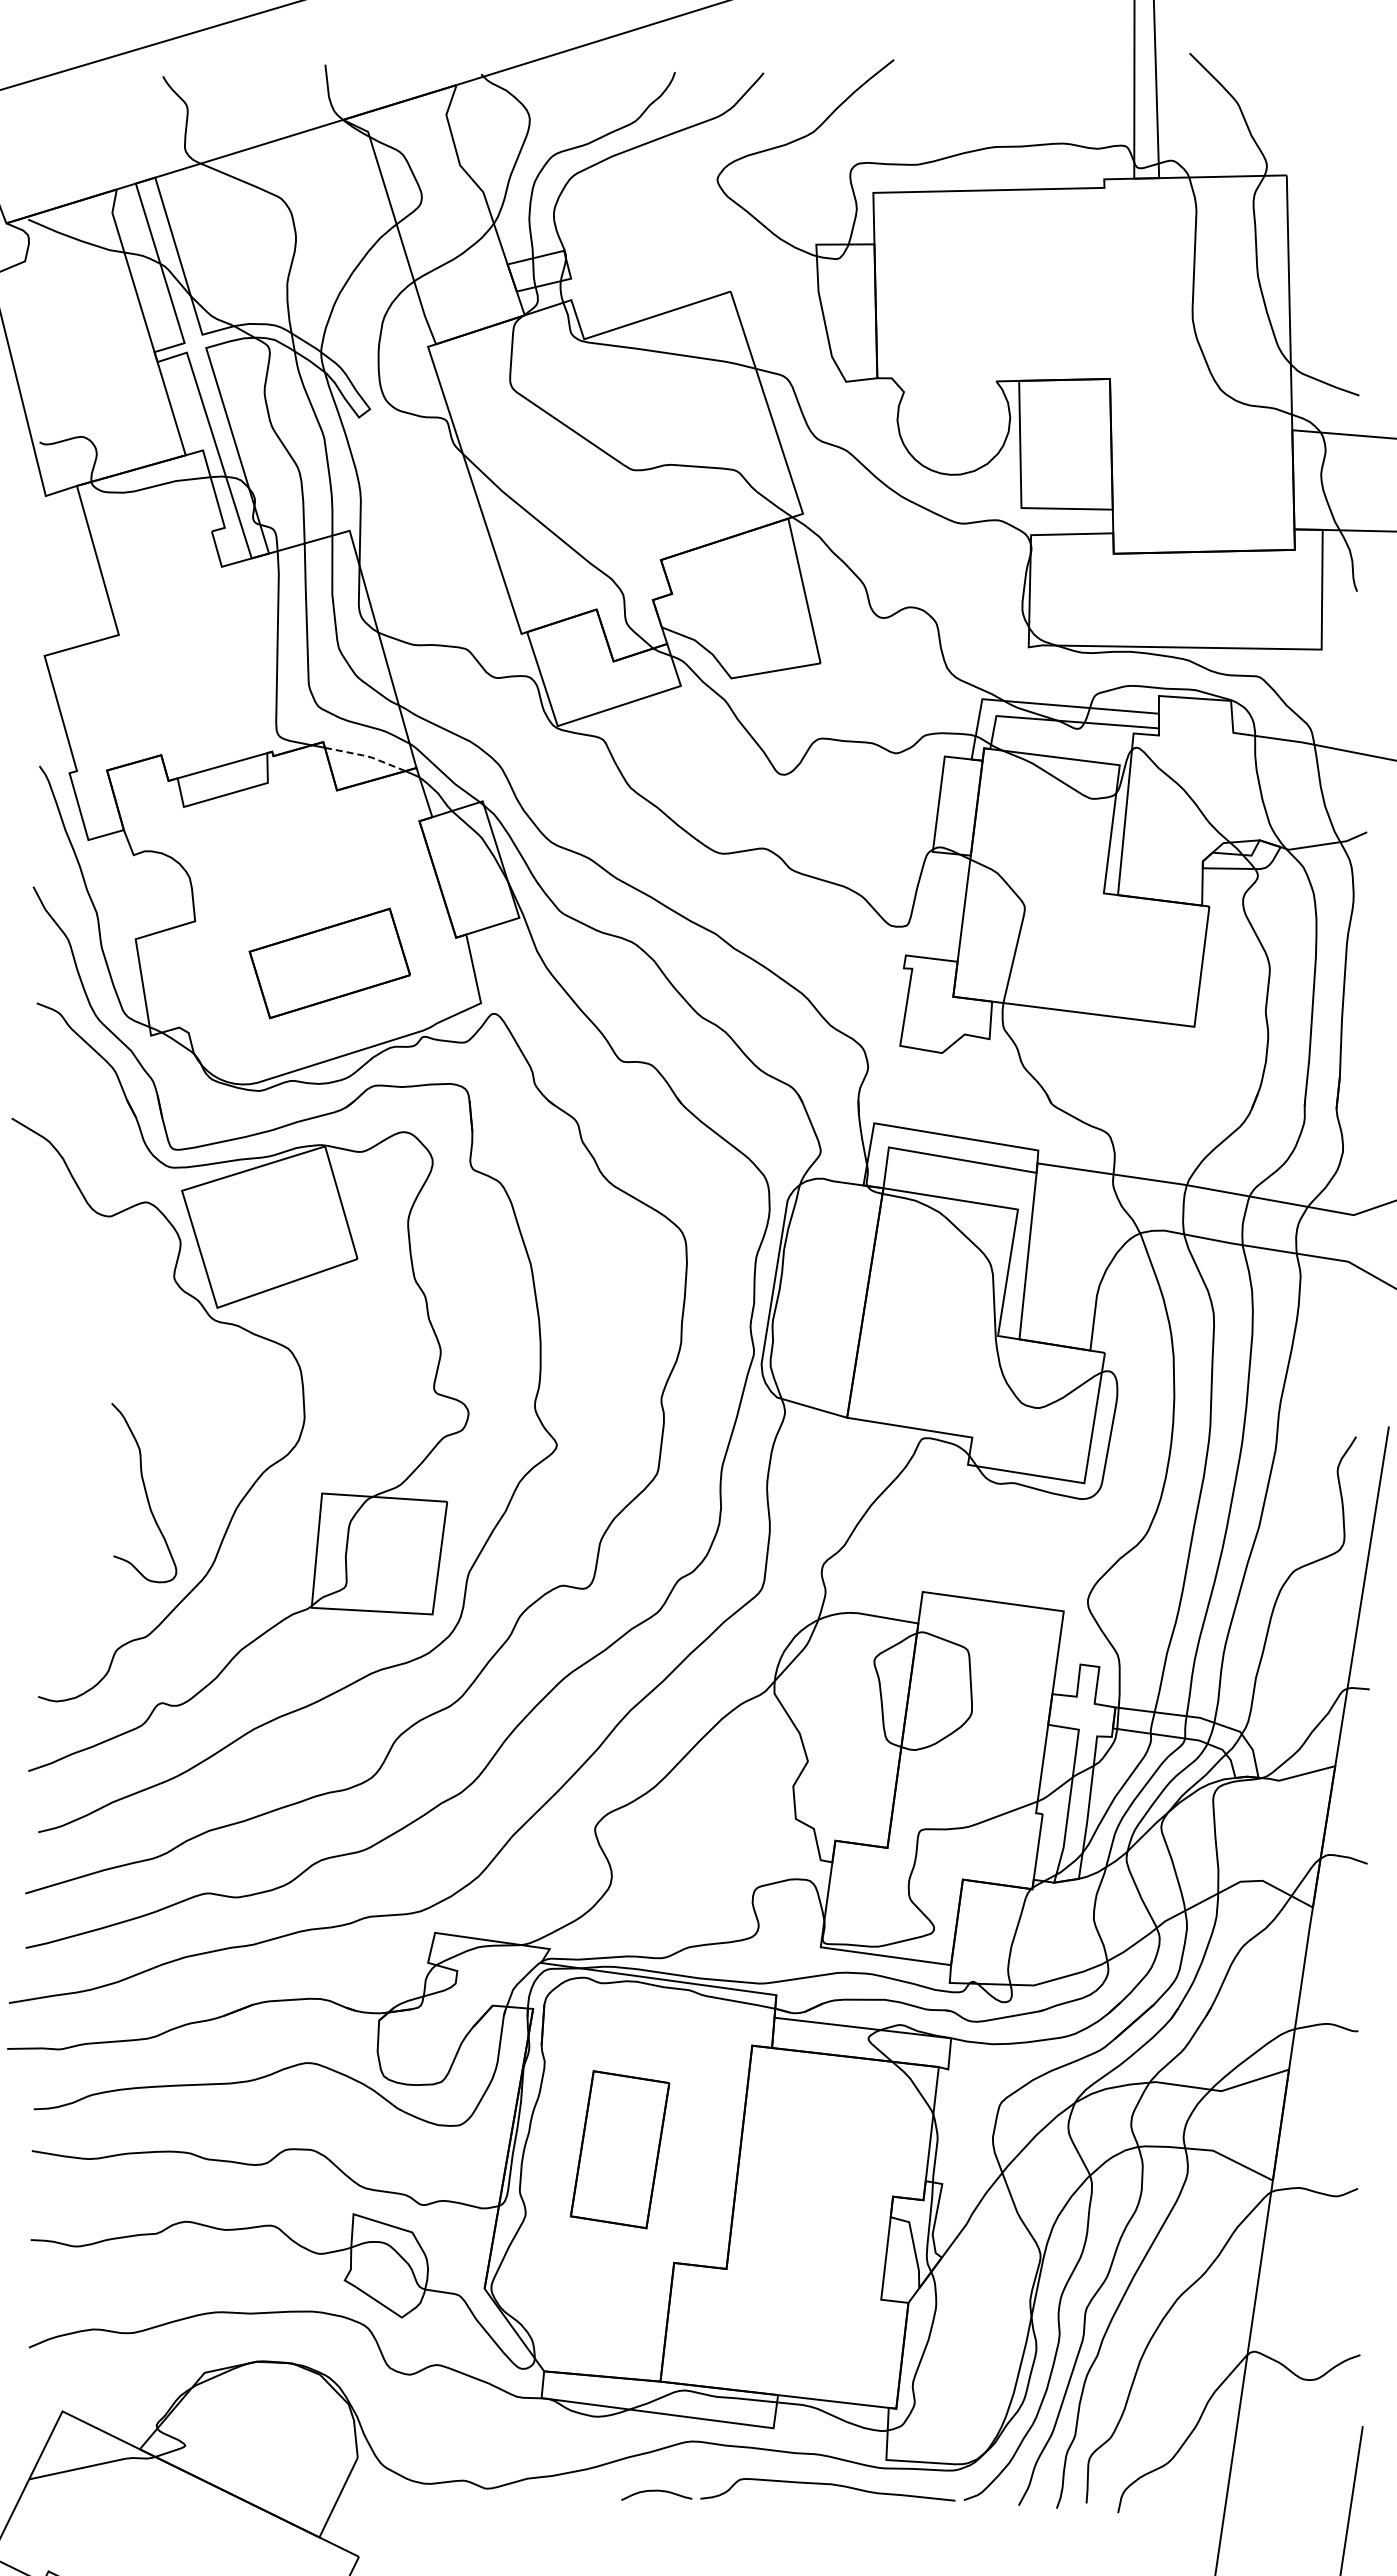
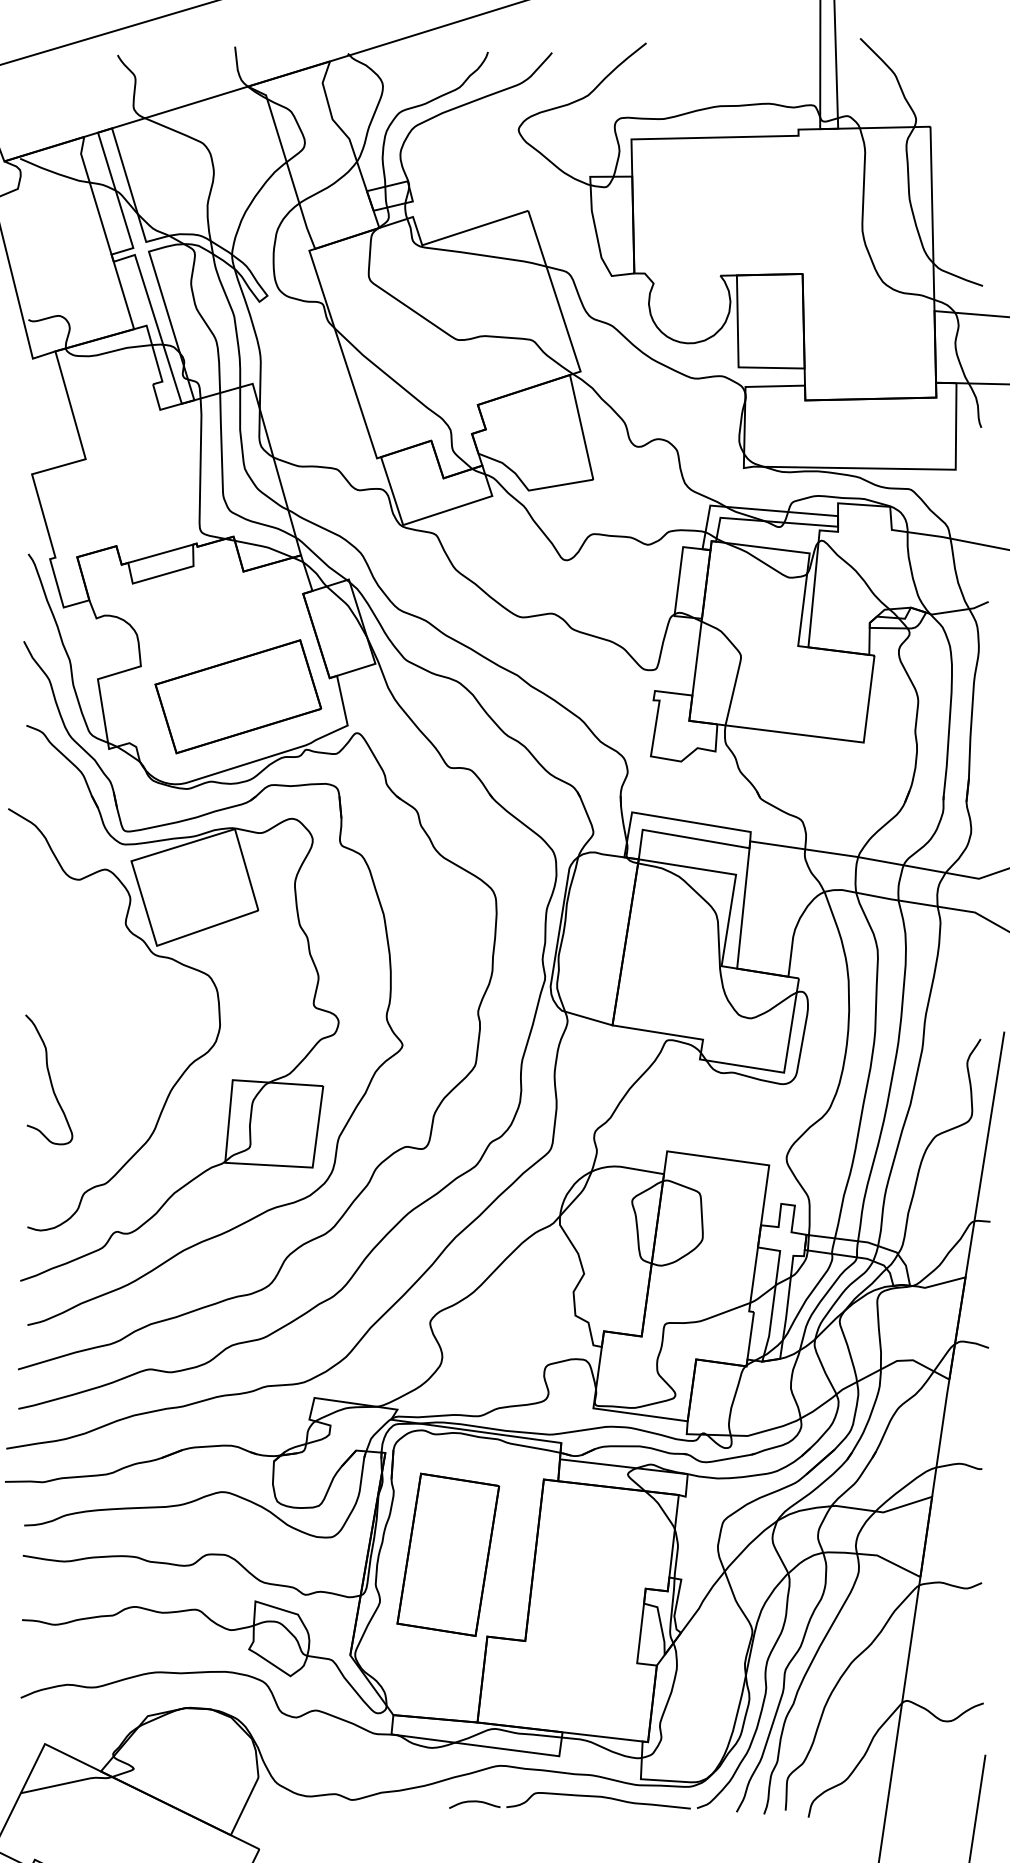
line: (366, 756) -> (264, 547), dashed -> solid
part: (329, 963) -> (238, 696), size x1.43
curve: (145, 1493) -> (50, 1080), moved
part: (619, 2149) -> (447, 1554), size x1.43

